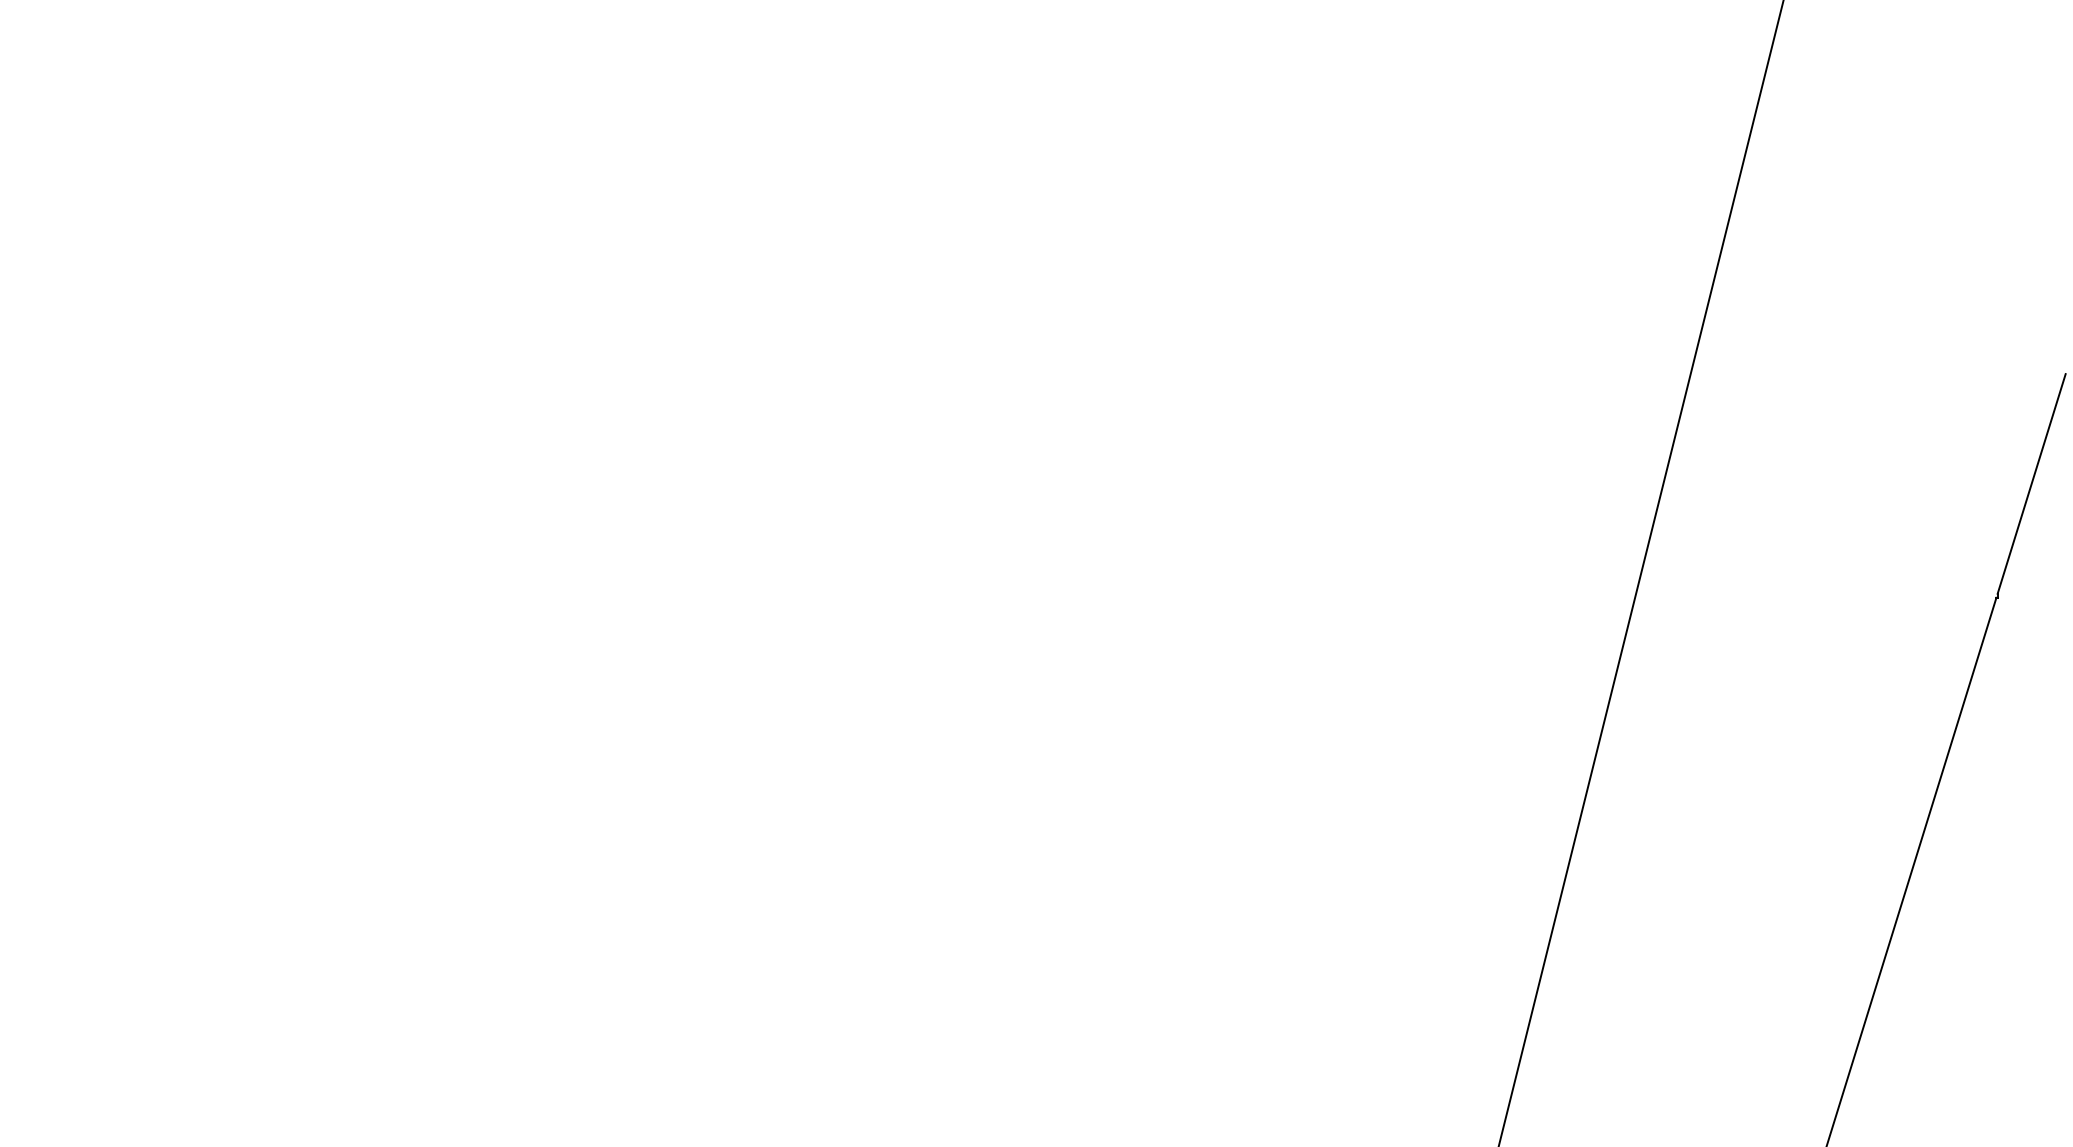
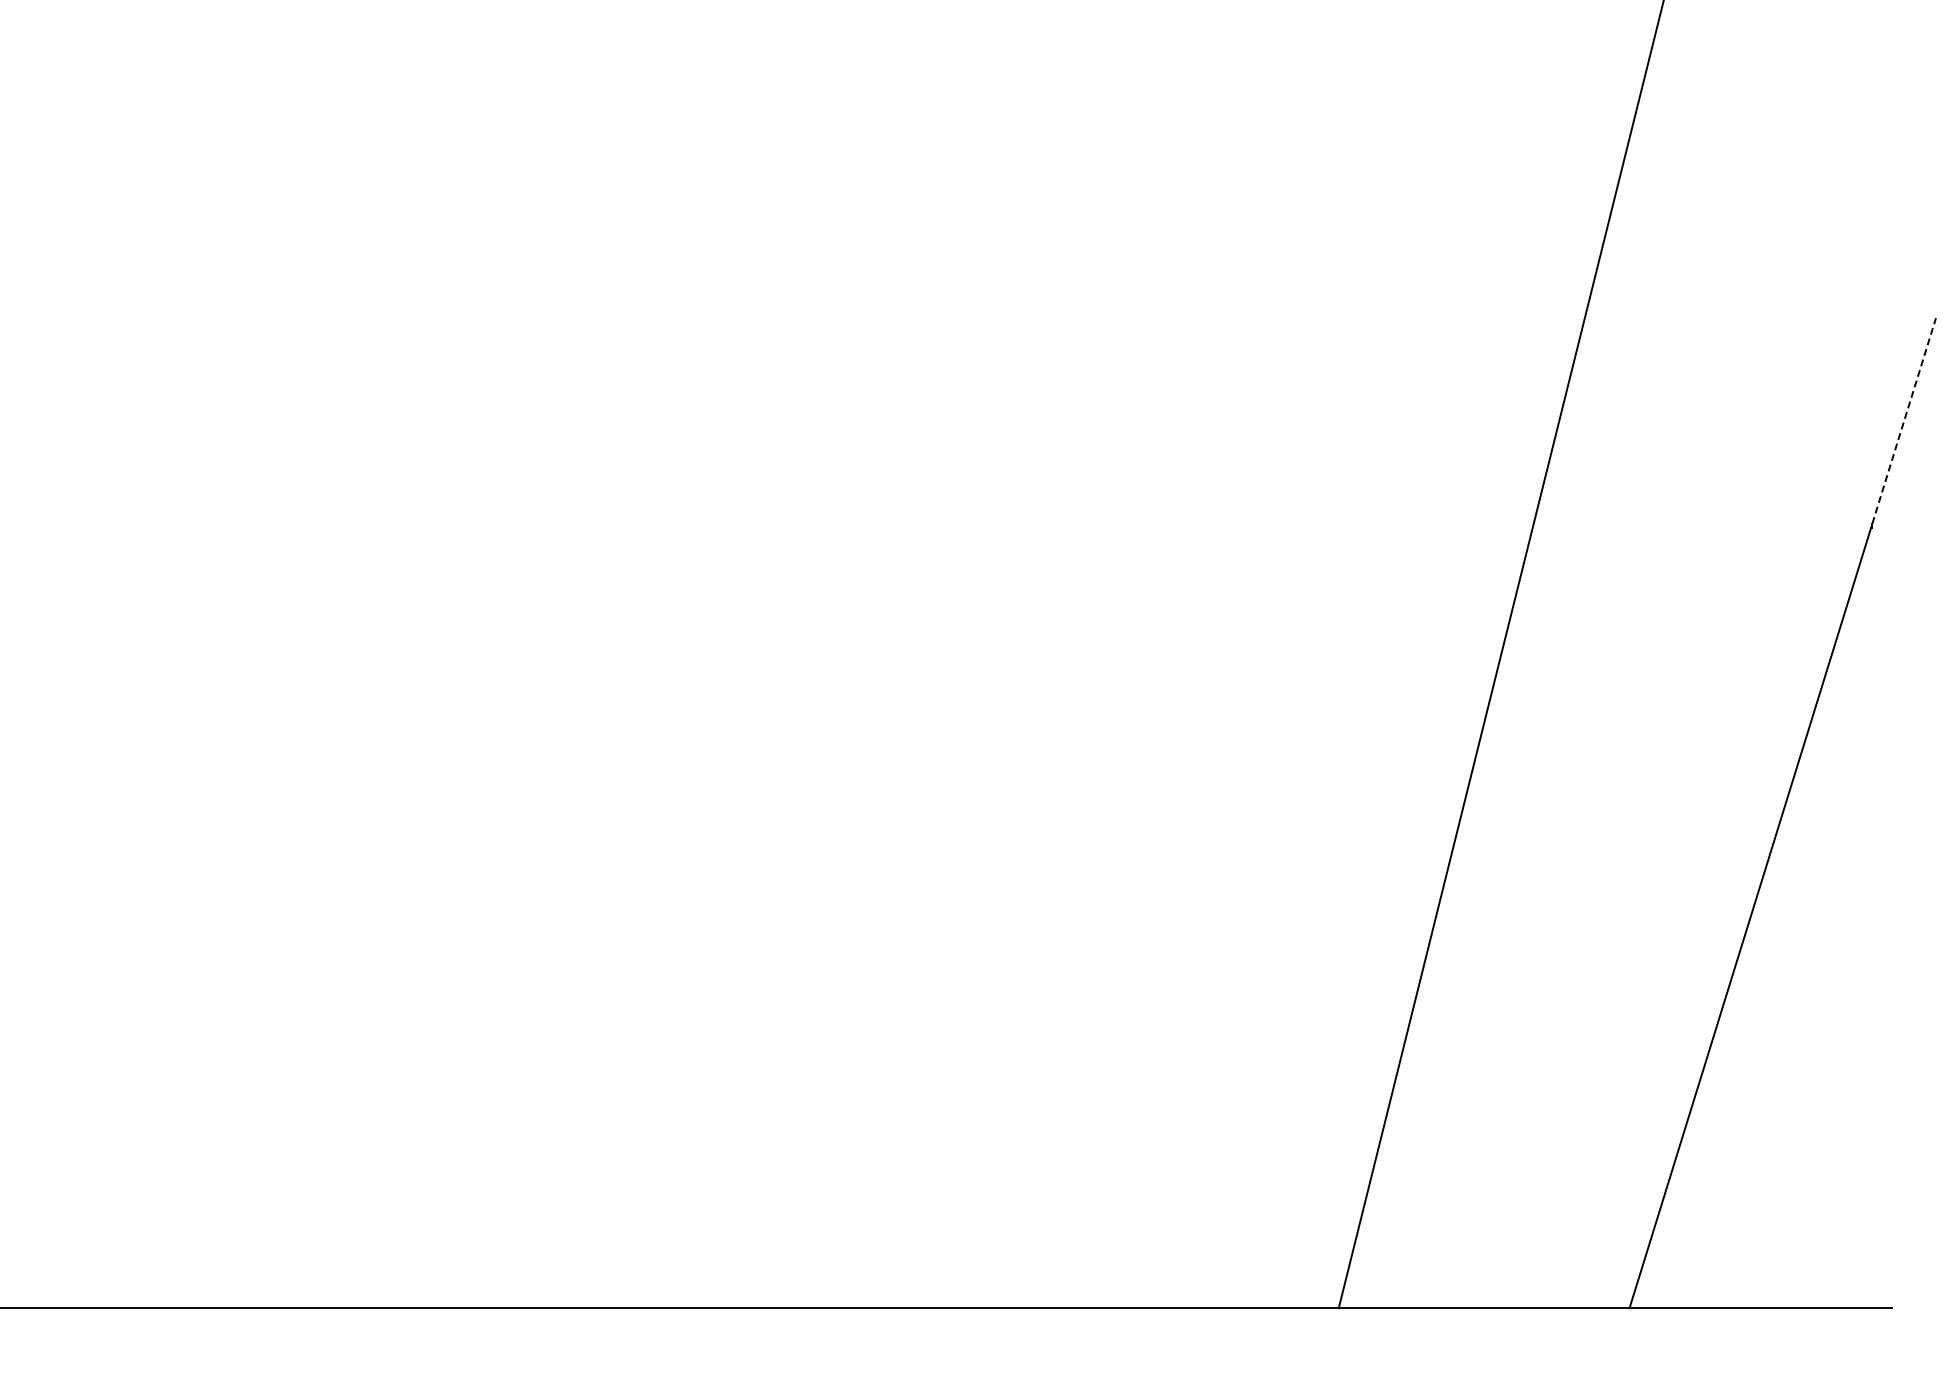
line: (2032, 484) -> (1904, 421), solid -> dashed

